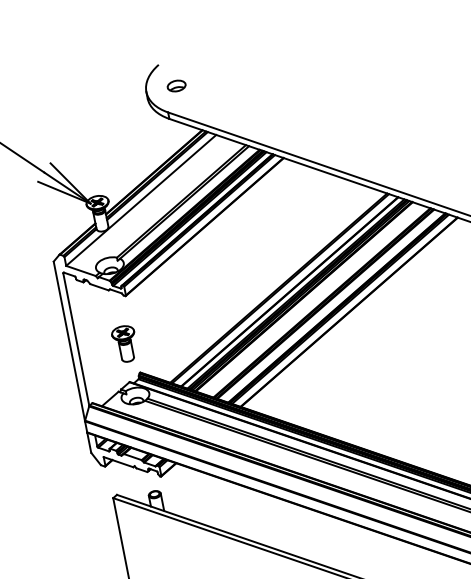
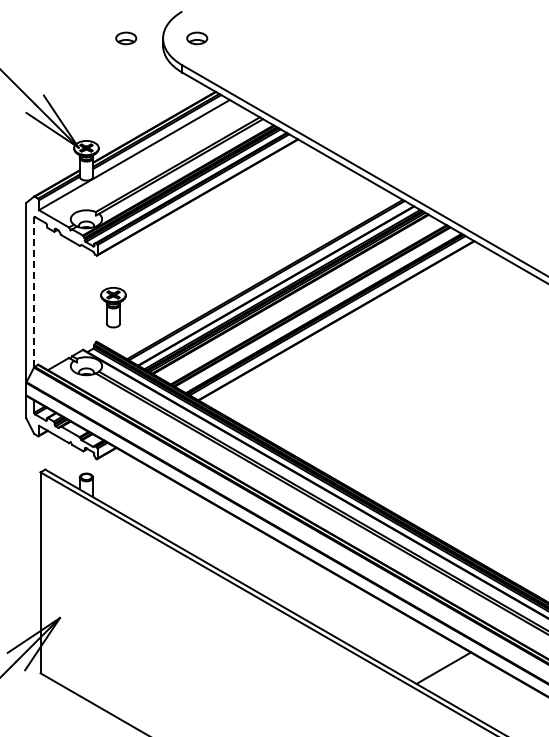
part: (113, 98) -> (126, 38), added
line: (76, 339) -> (34, 292), solid -> dashed
part: (125, 343) -> (113, 307), moved

